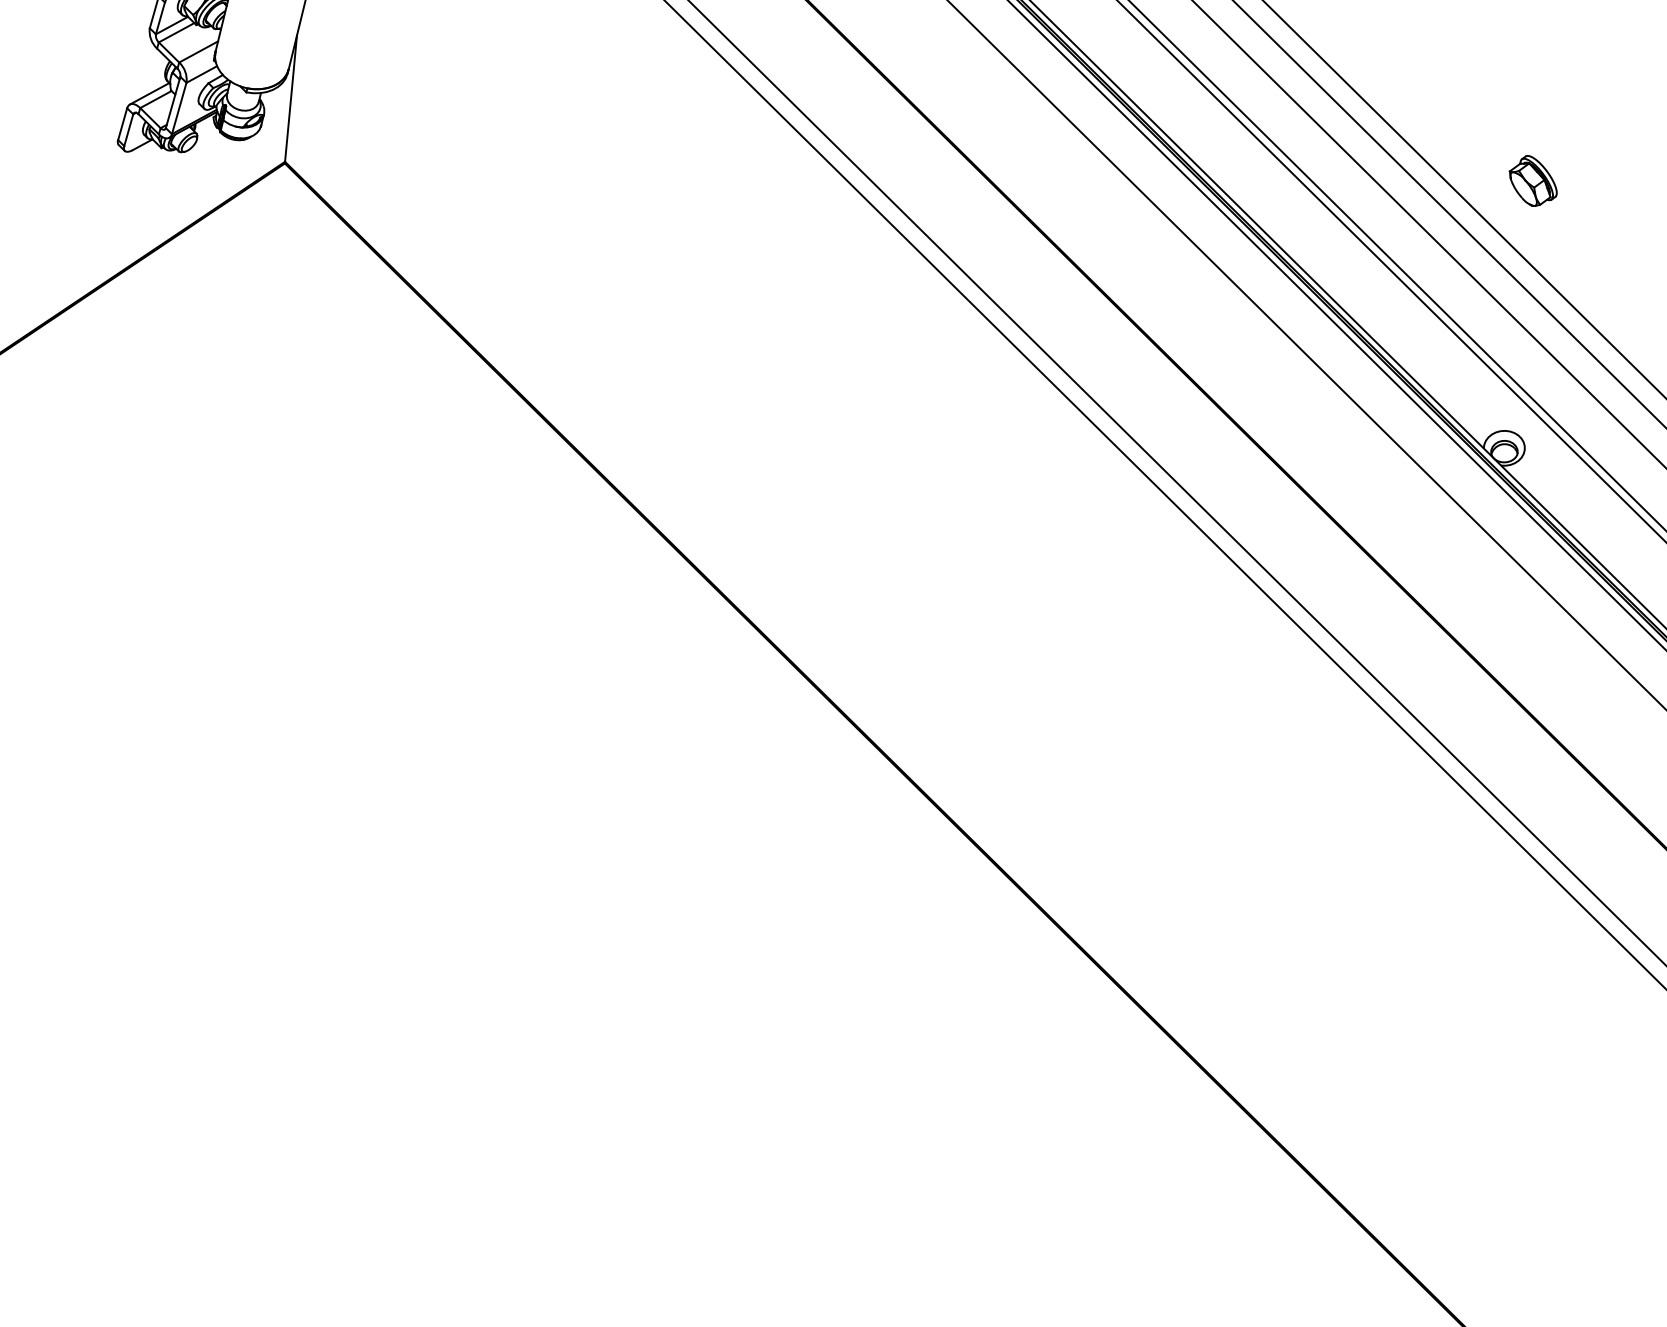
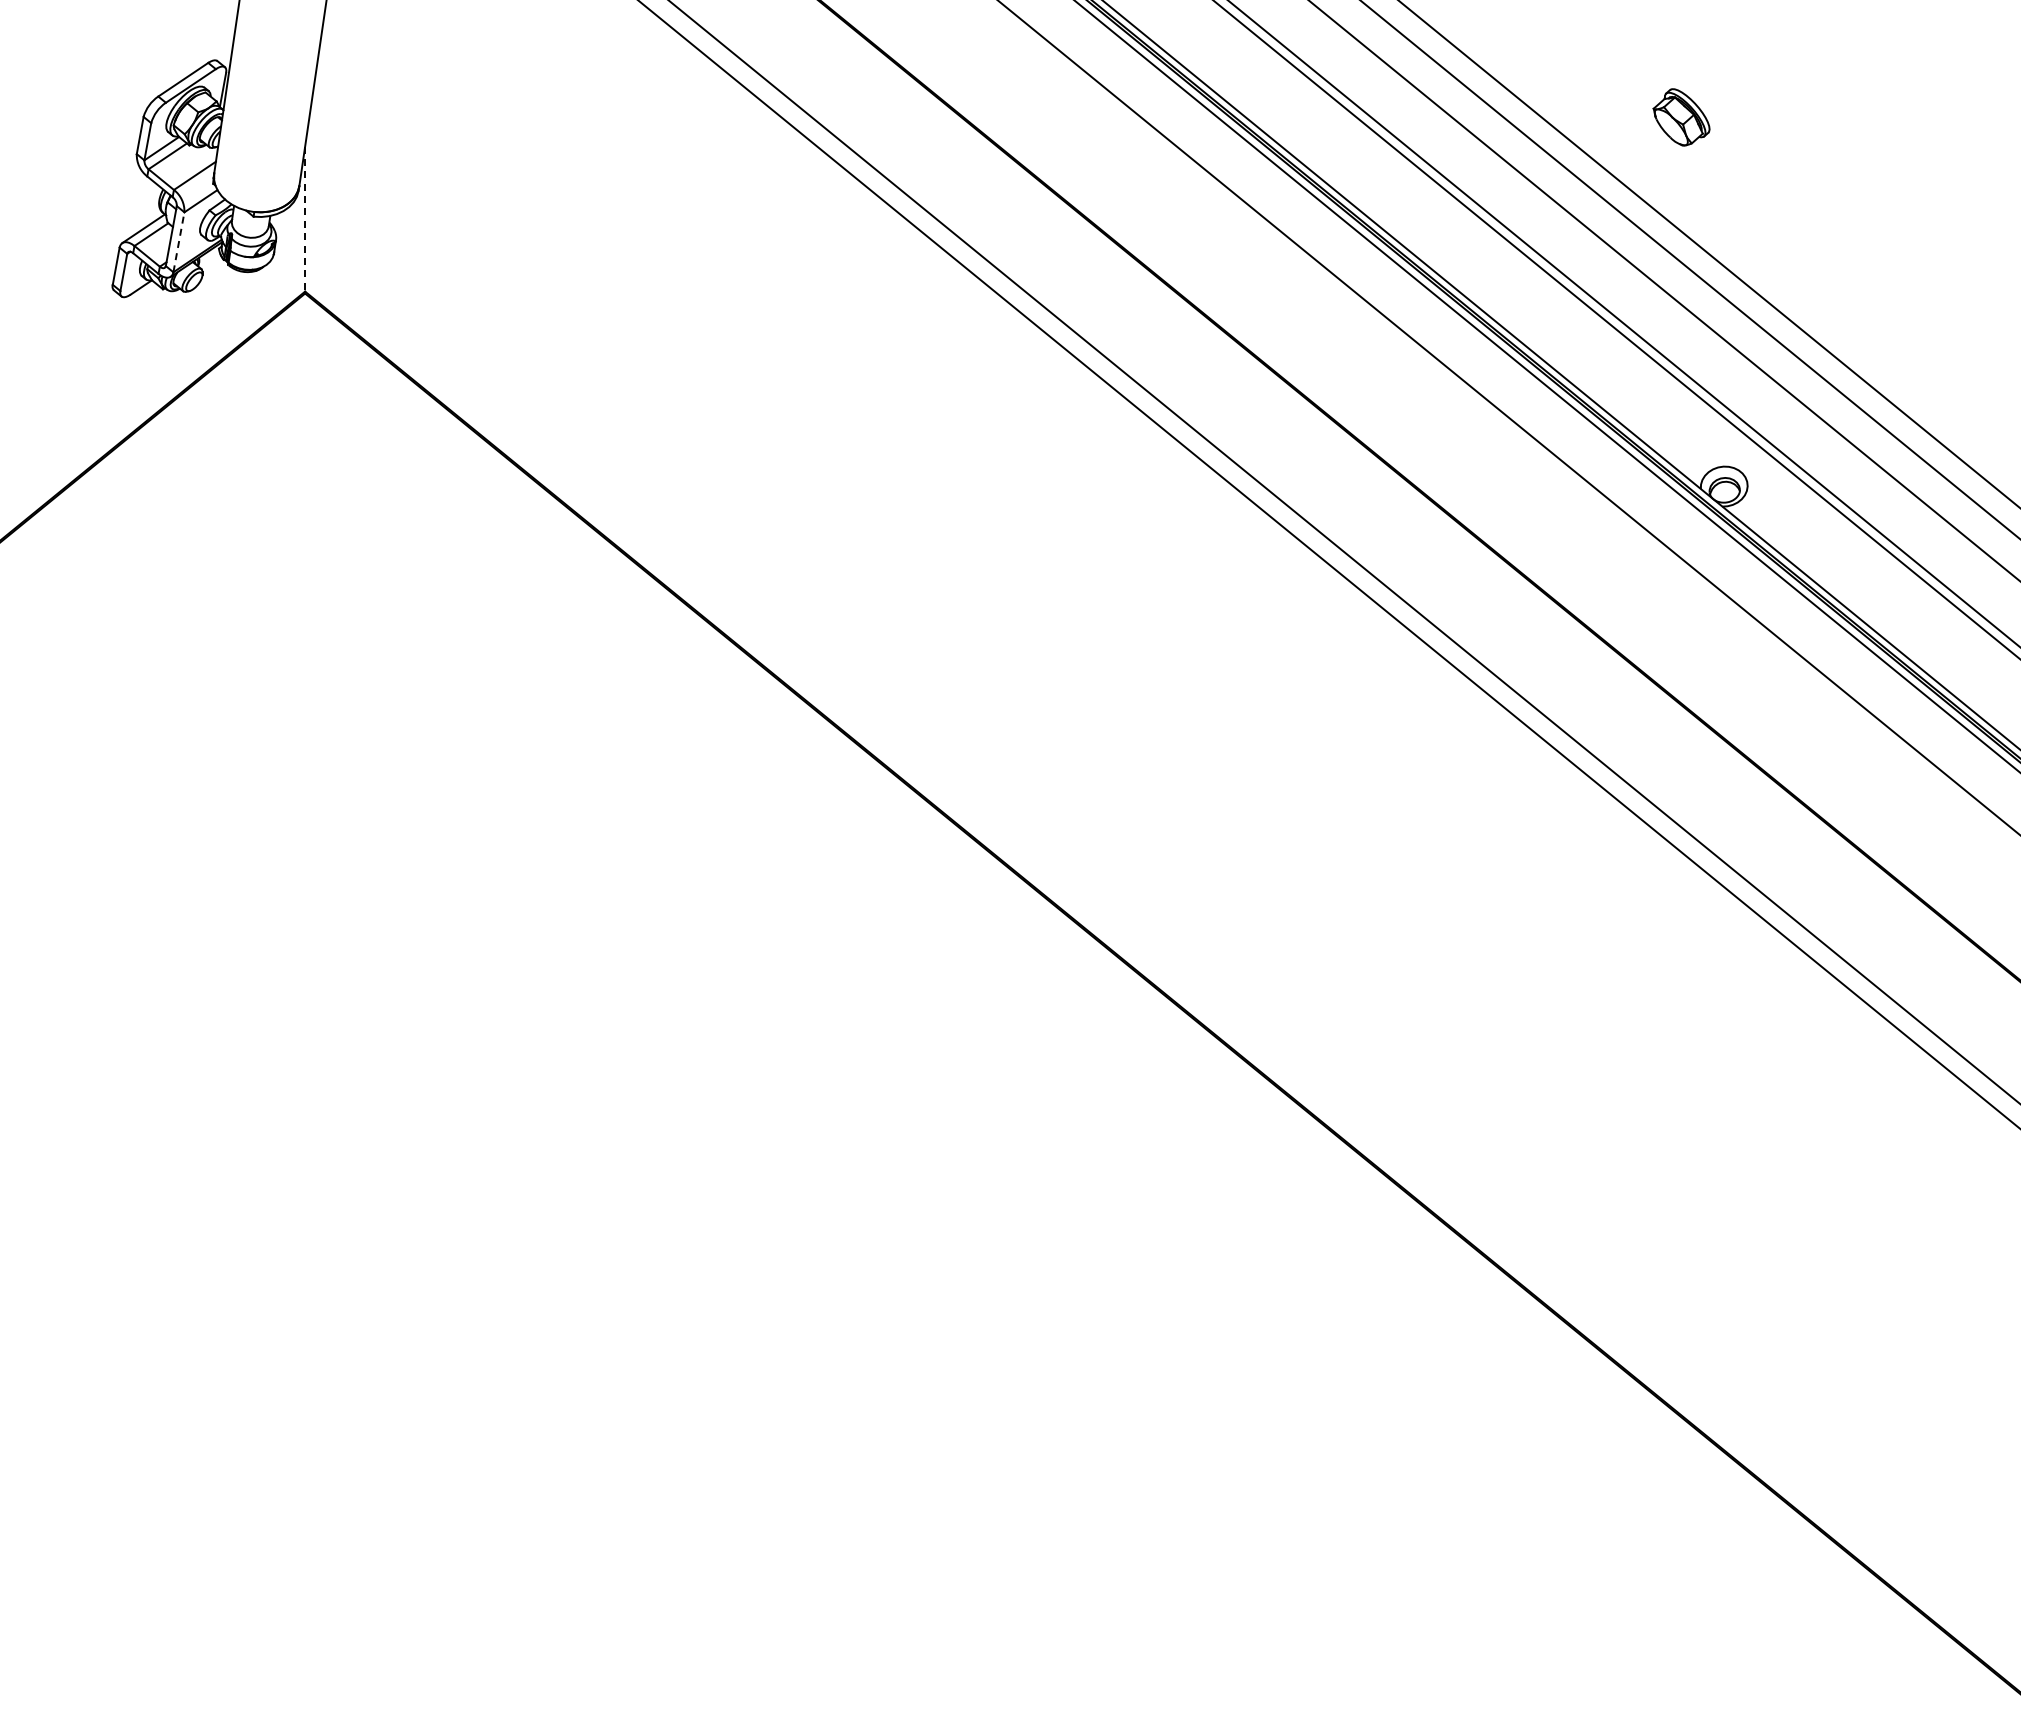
line: (291, 99) -> (305, 219), solid -> dashed
line: (179, 107) -> (179, 241), solid -> dashed
part: (1533, 181) -> (1681, 117), moved

